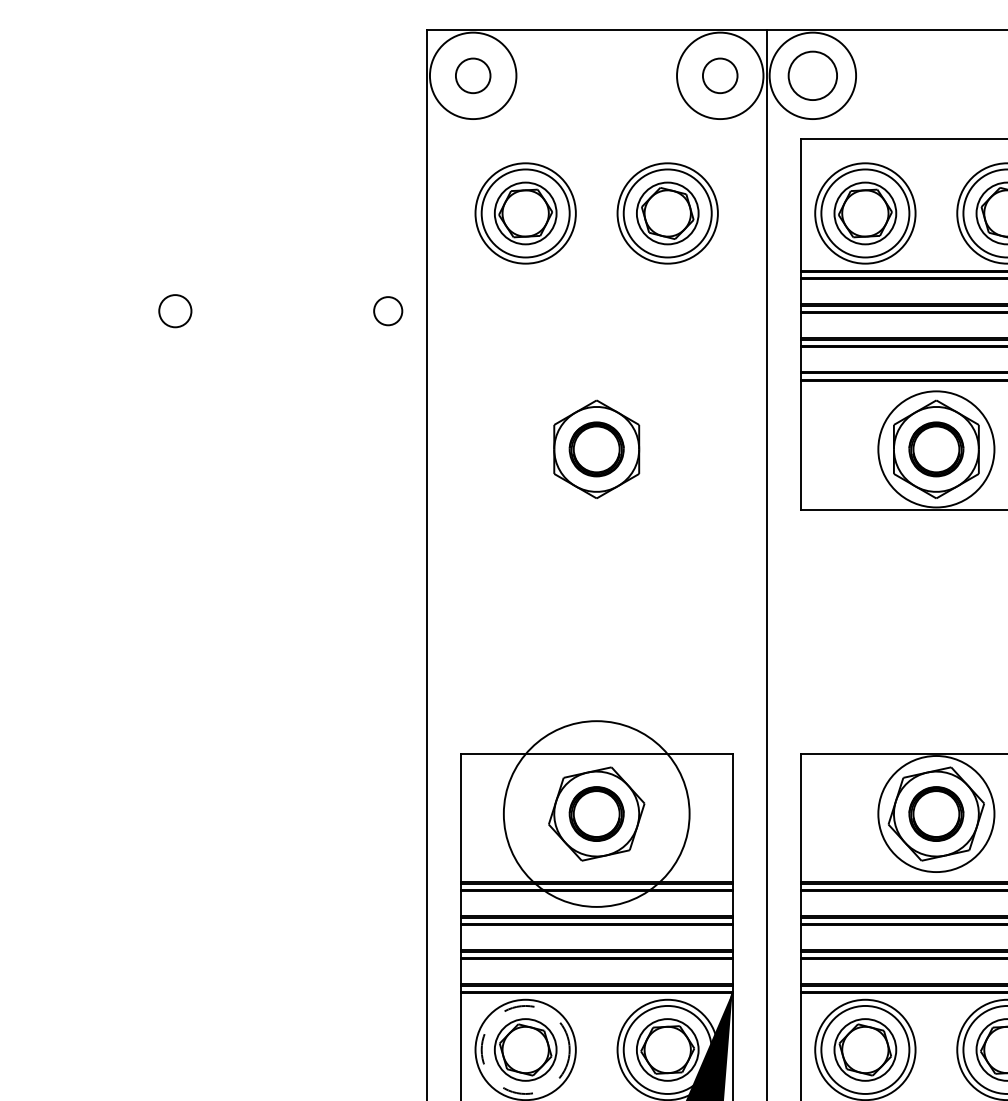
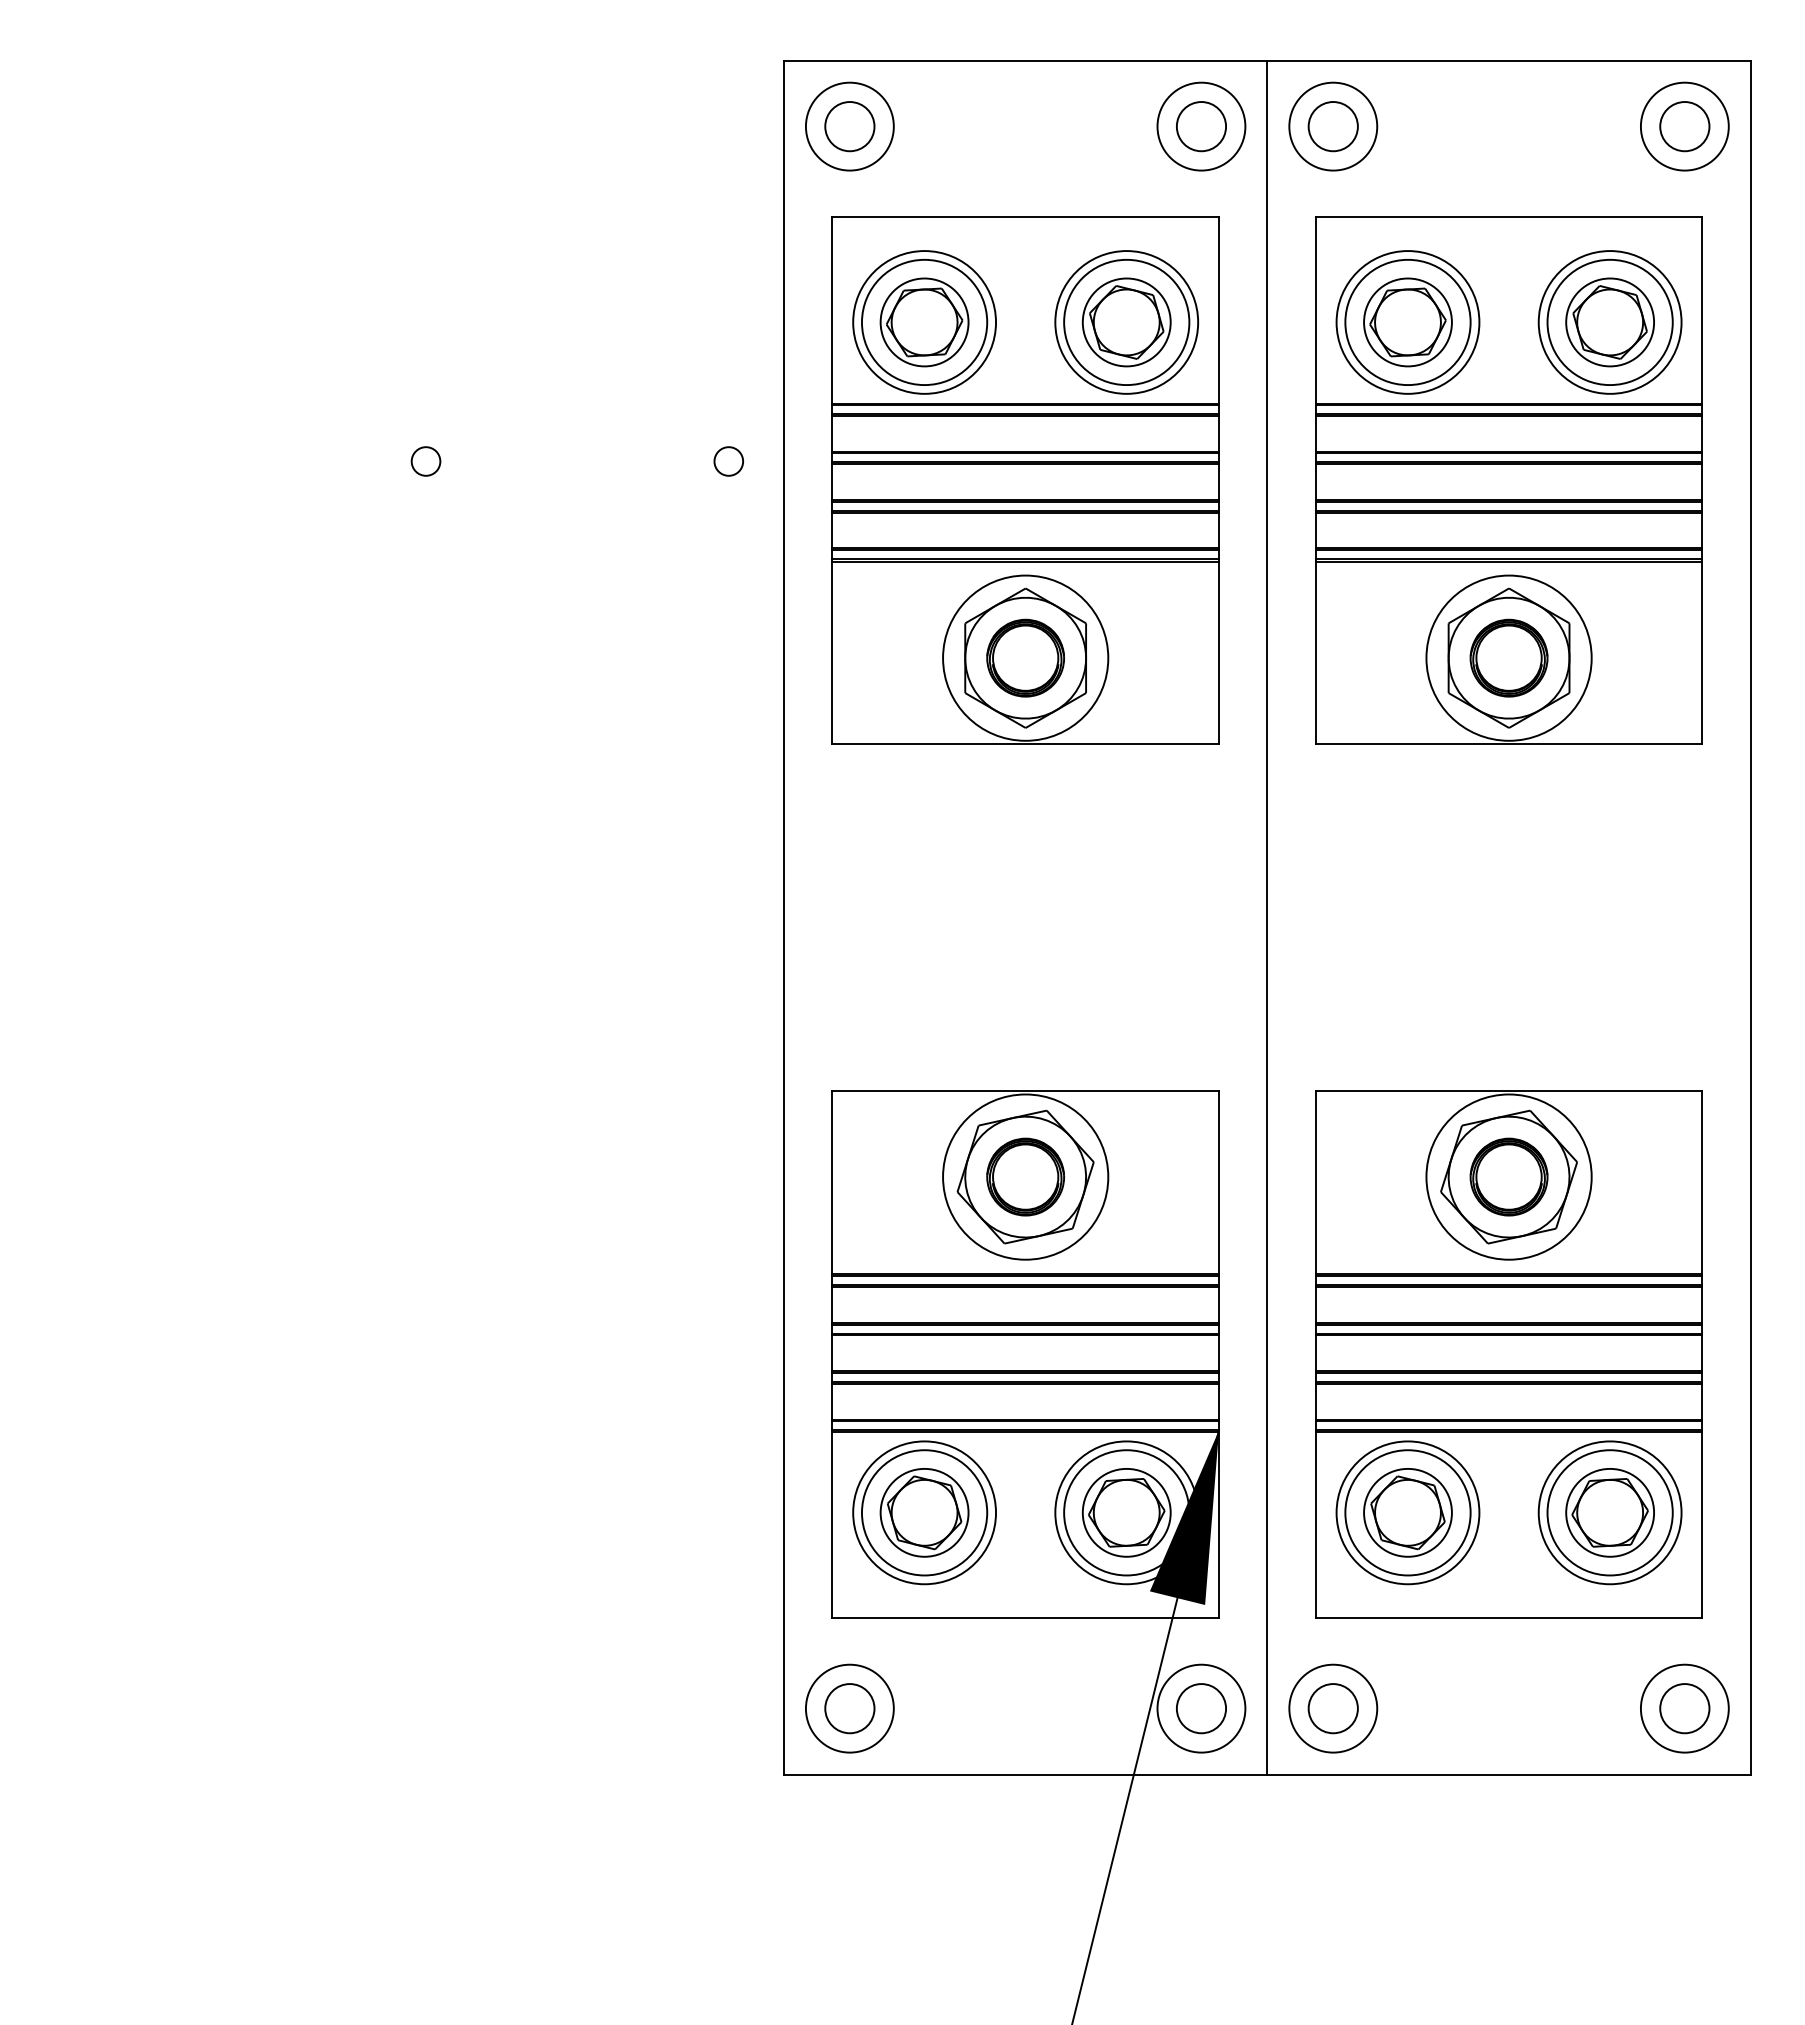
circle: (472, 75) -> (849, 126), size x0.71
circle: (720, 75) -> (1201, 126), size x0.71
circle: (812, 75) -> (1332, 126), size x0.71
circle: (813, 75) -> (1333, 126), size x0.71
circle: (174, 311) -> (425, 461), size x0.62
circle: (387, 311) -> (728, 461), size x0.71
part: (596, 324) -> (1025, 480), added
circle: (596, 813) -> (1025, 1176), size x0.62
circle: (525, 1049) -> (924, 1512), dashed -> solid

